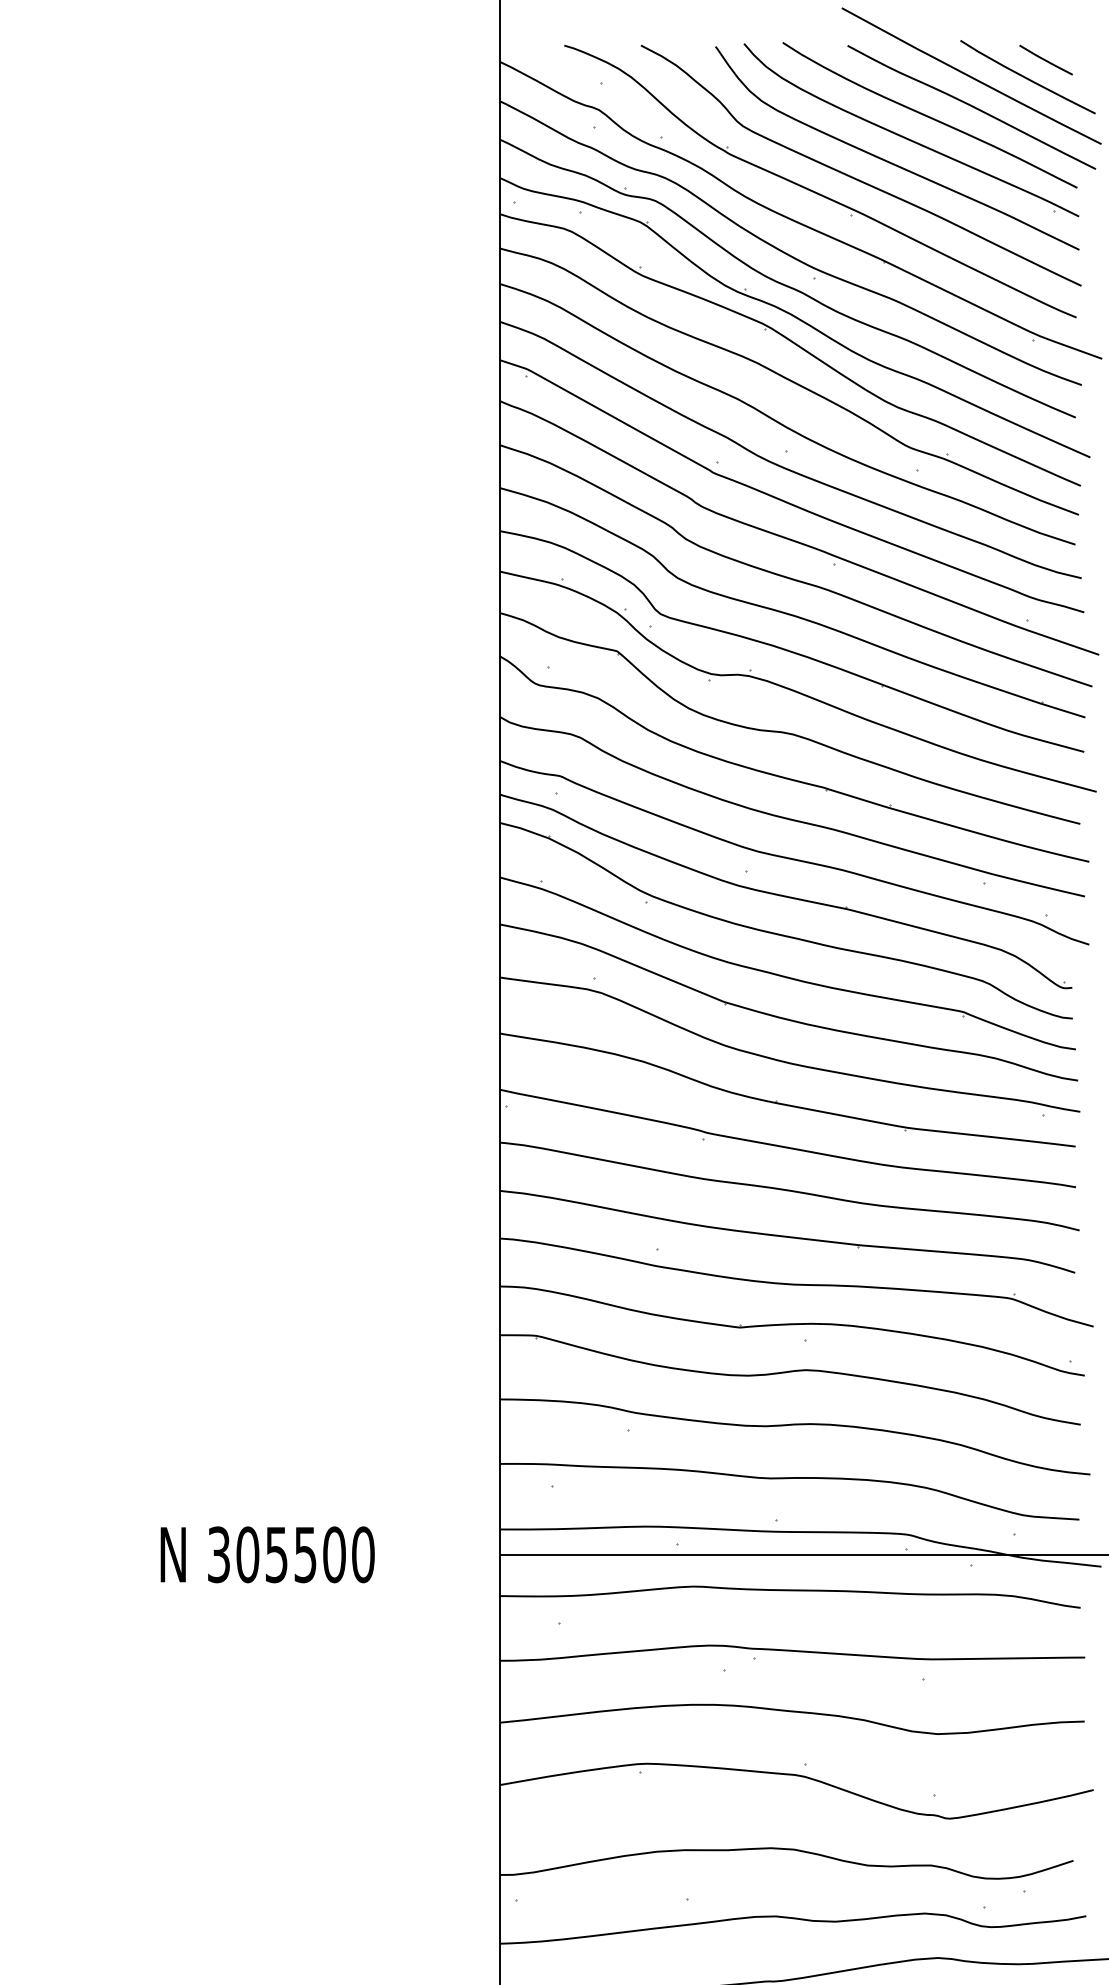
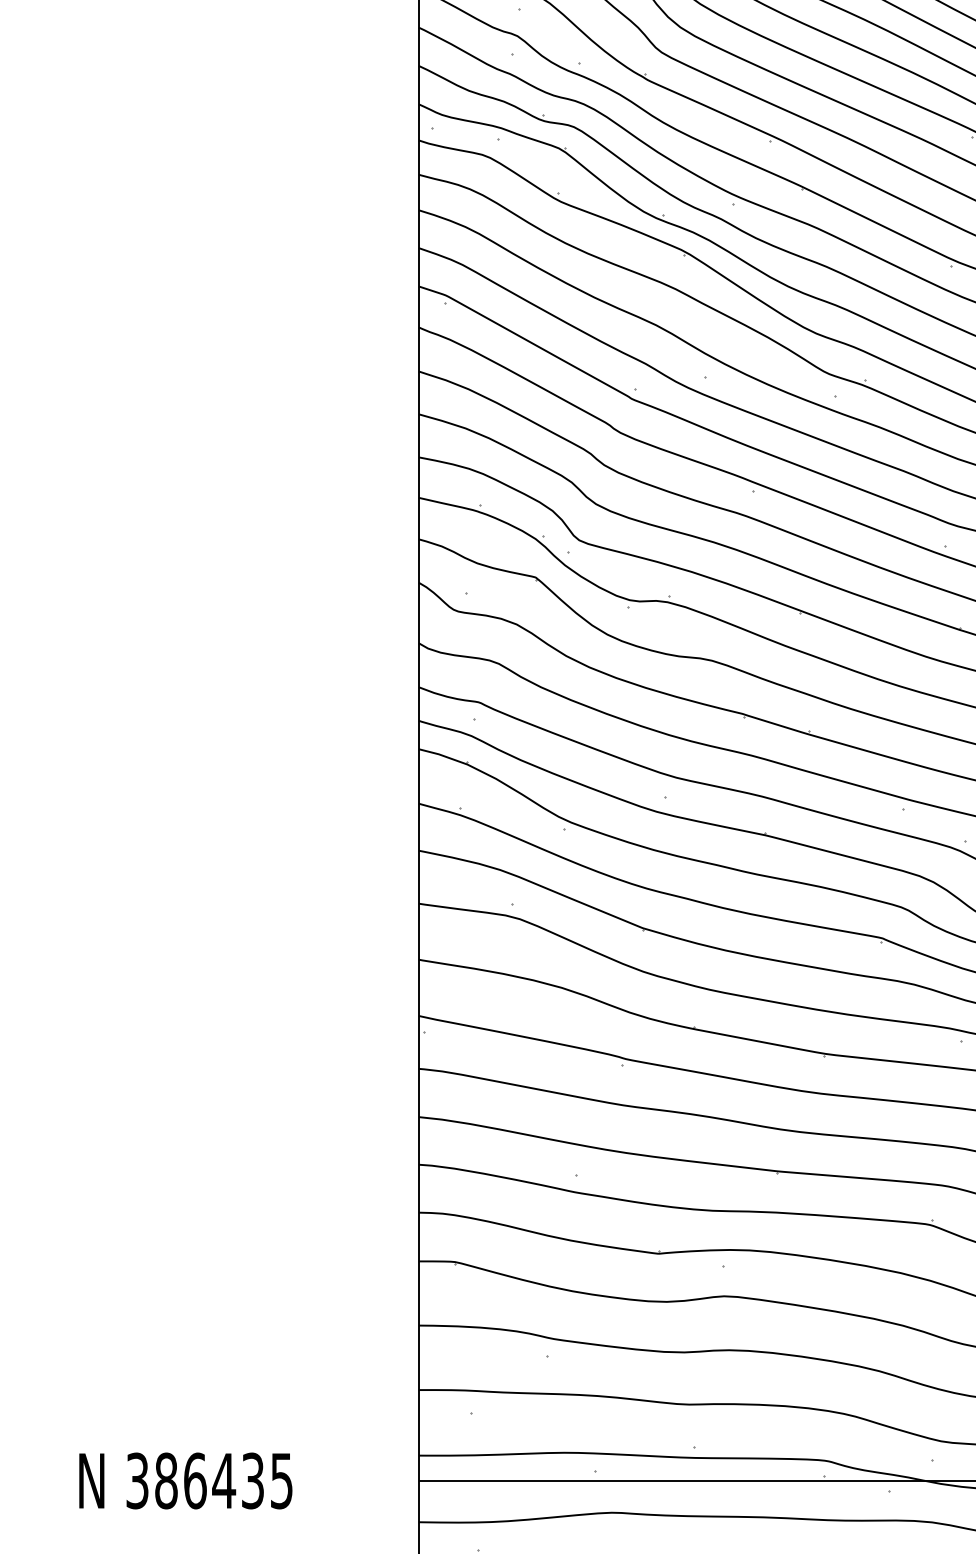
text: (305, 1554) -> (224, 1480), 305500 -> 386435

